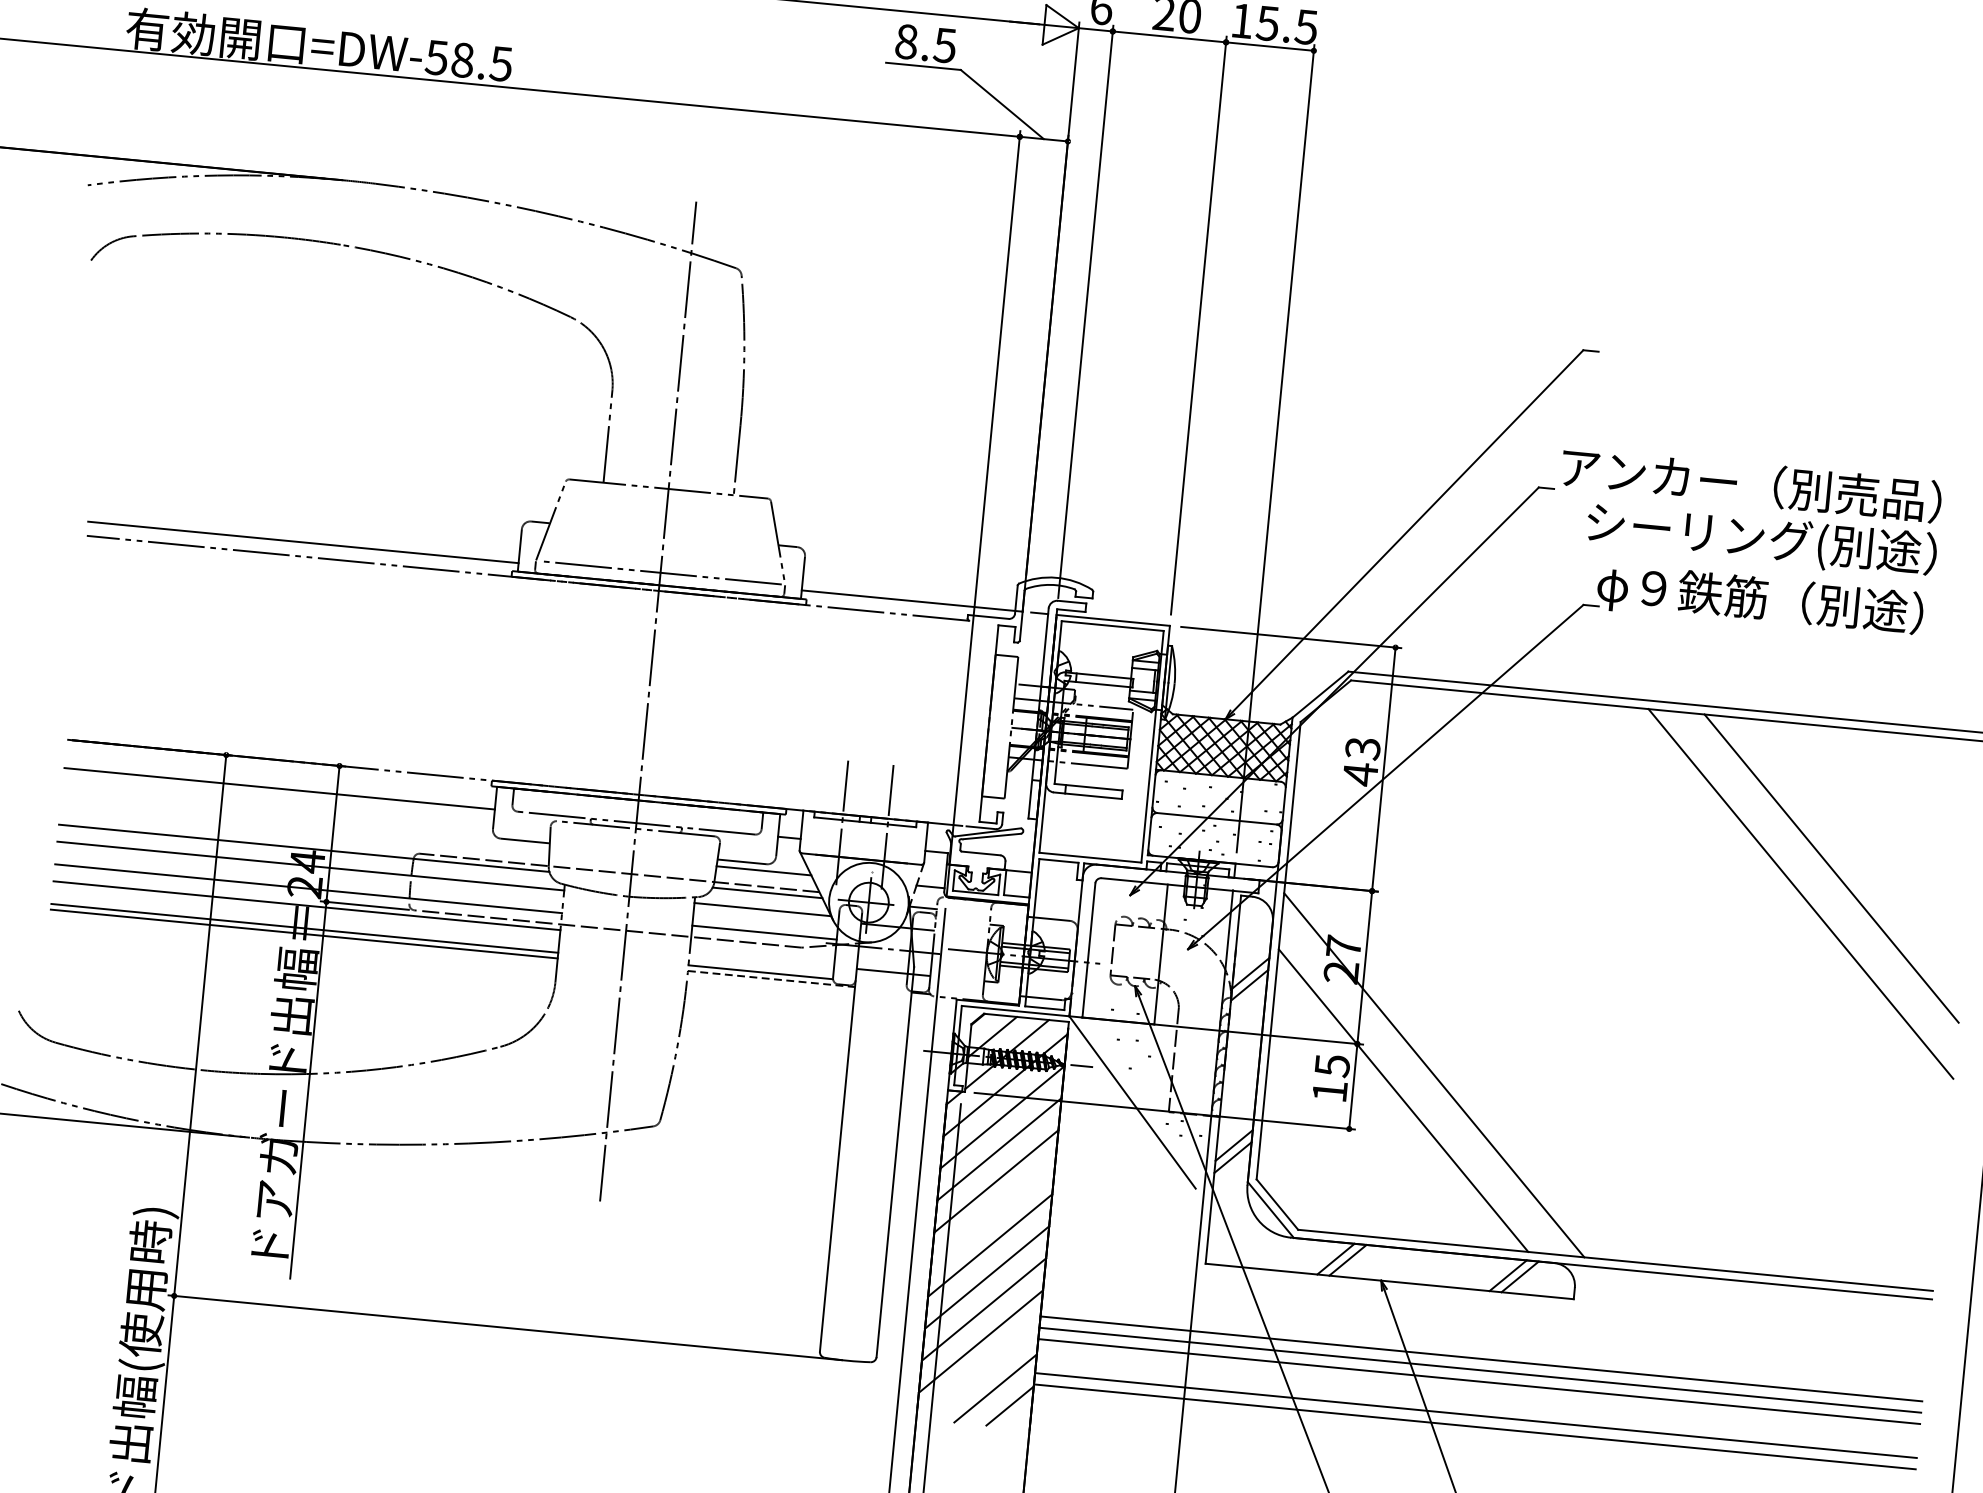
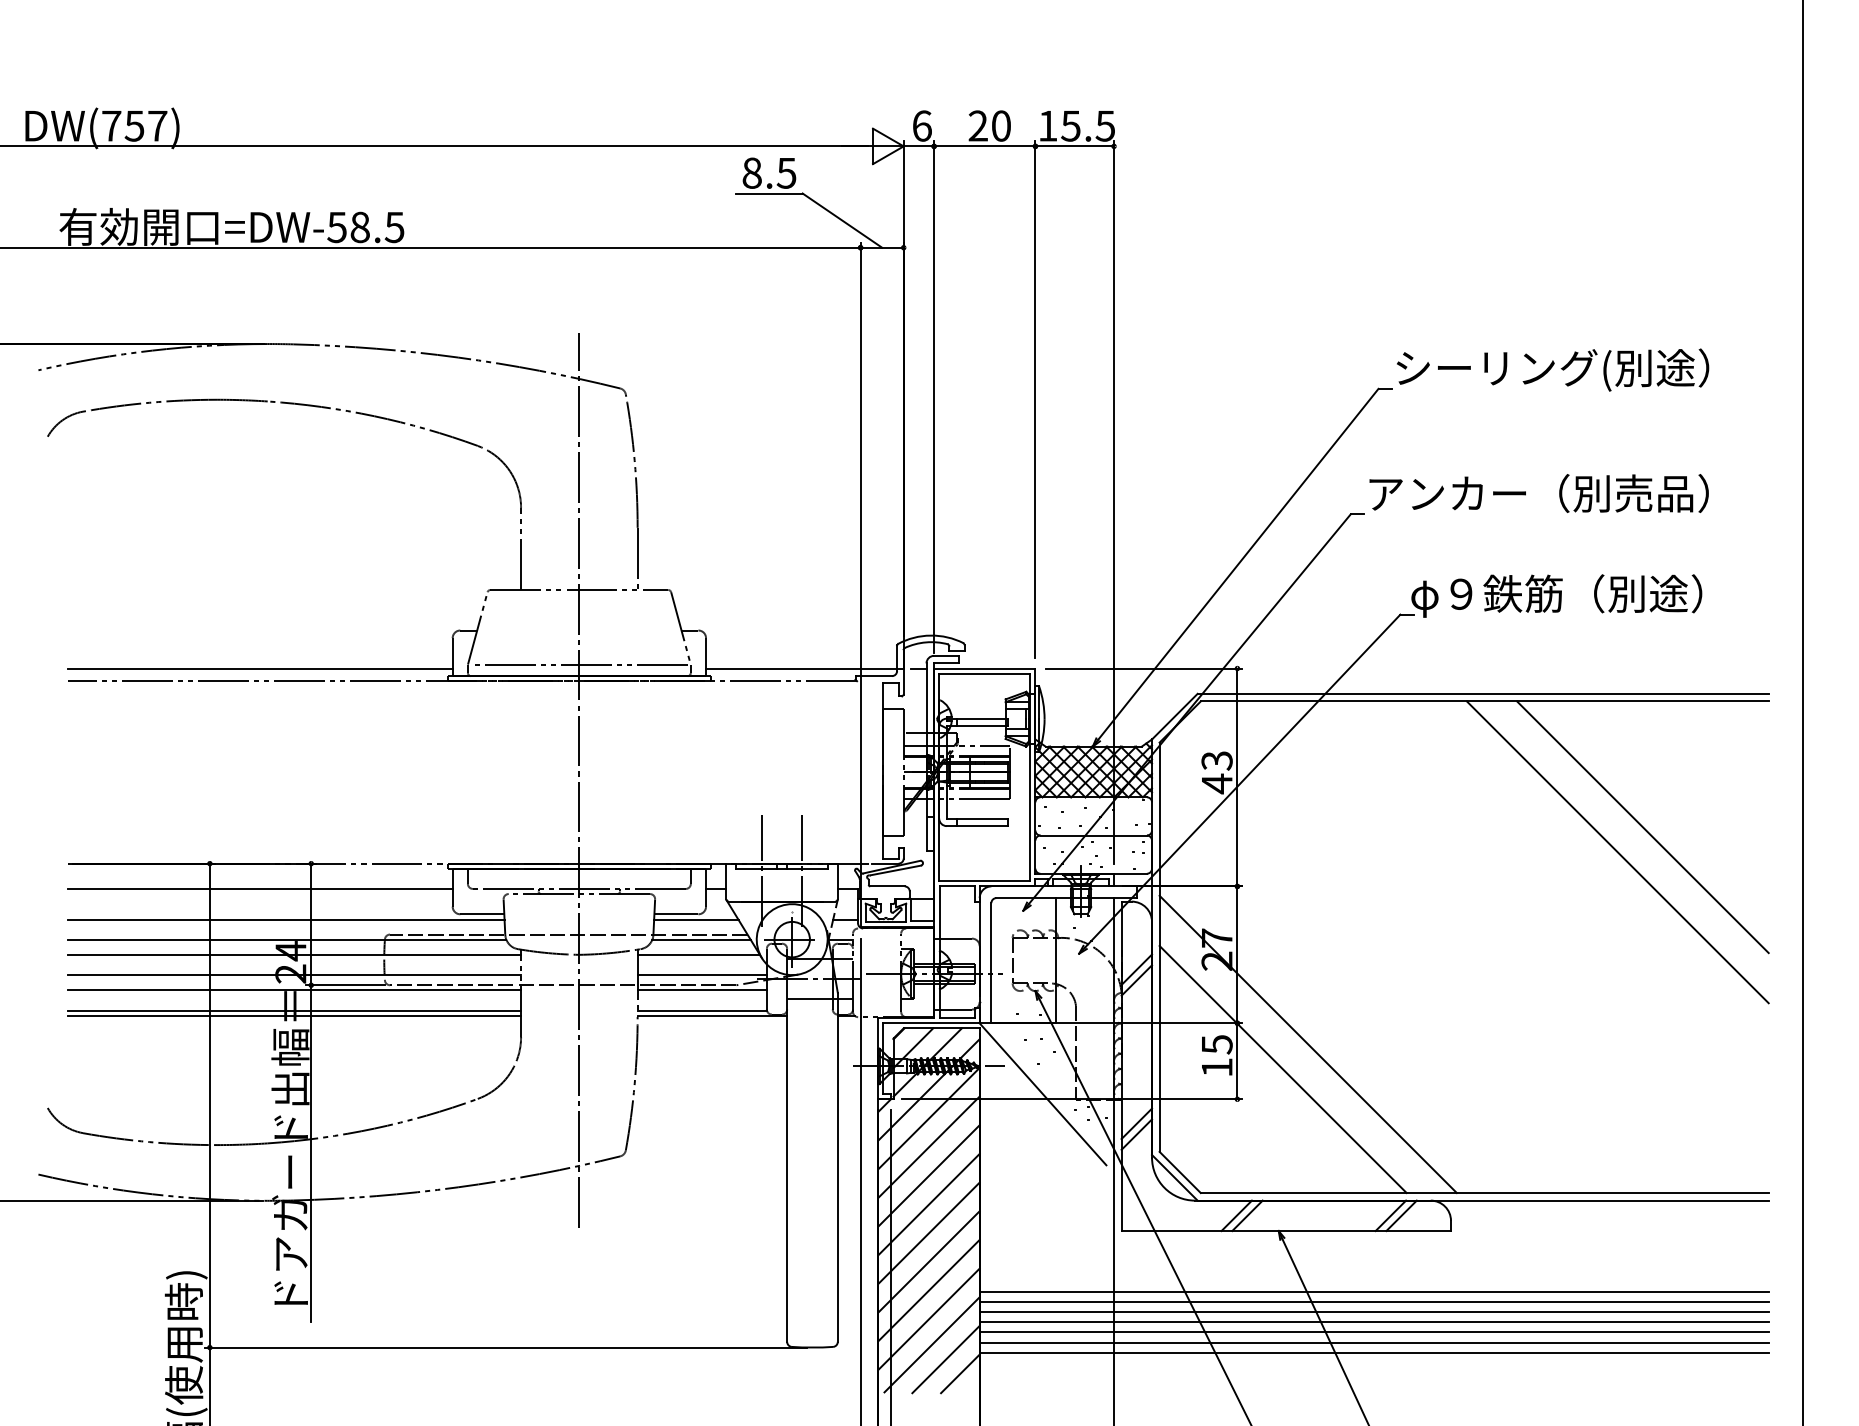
text: (1762, 539) -> (1553, 369), moved
line: (304, 826) -> (285, 920), added
line: (762, 949) -> (701, 990), added
line: (771, 978) -> (712, 1015), dashed -> solid
line: (992, 1213) -> (928, 1204), added
line: (980, 1370) -> (931, 1344), added
line: (1477, 1393) -> (1373, 1322), added
line: (1476, 1404) -> (1373, 1332), added

